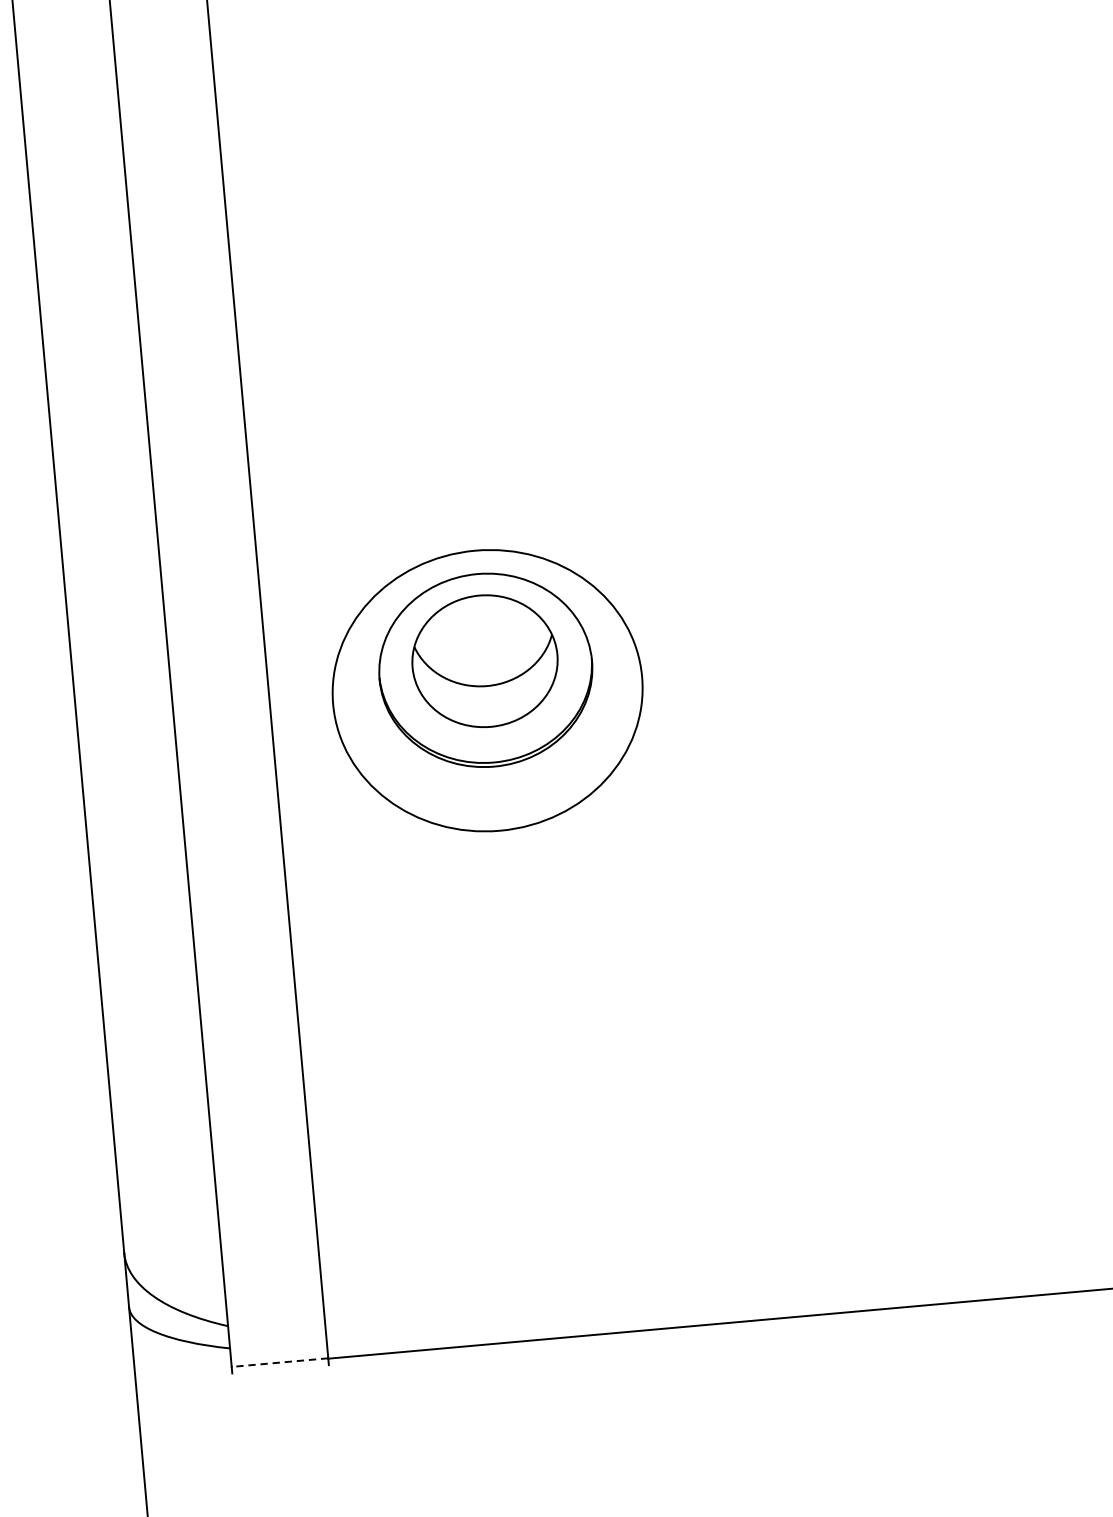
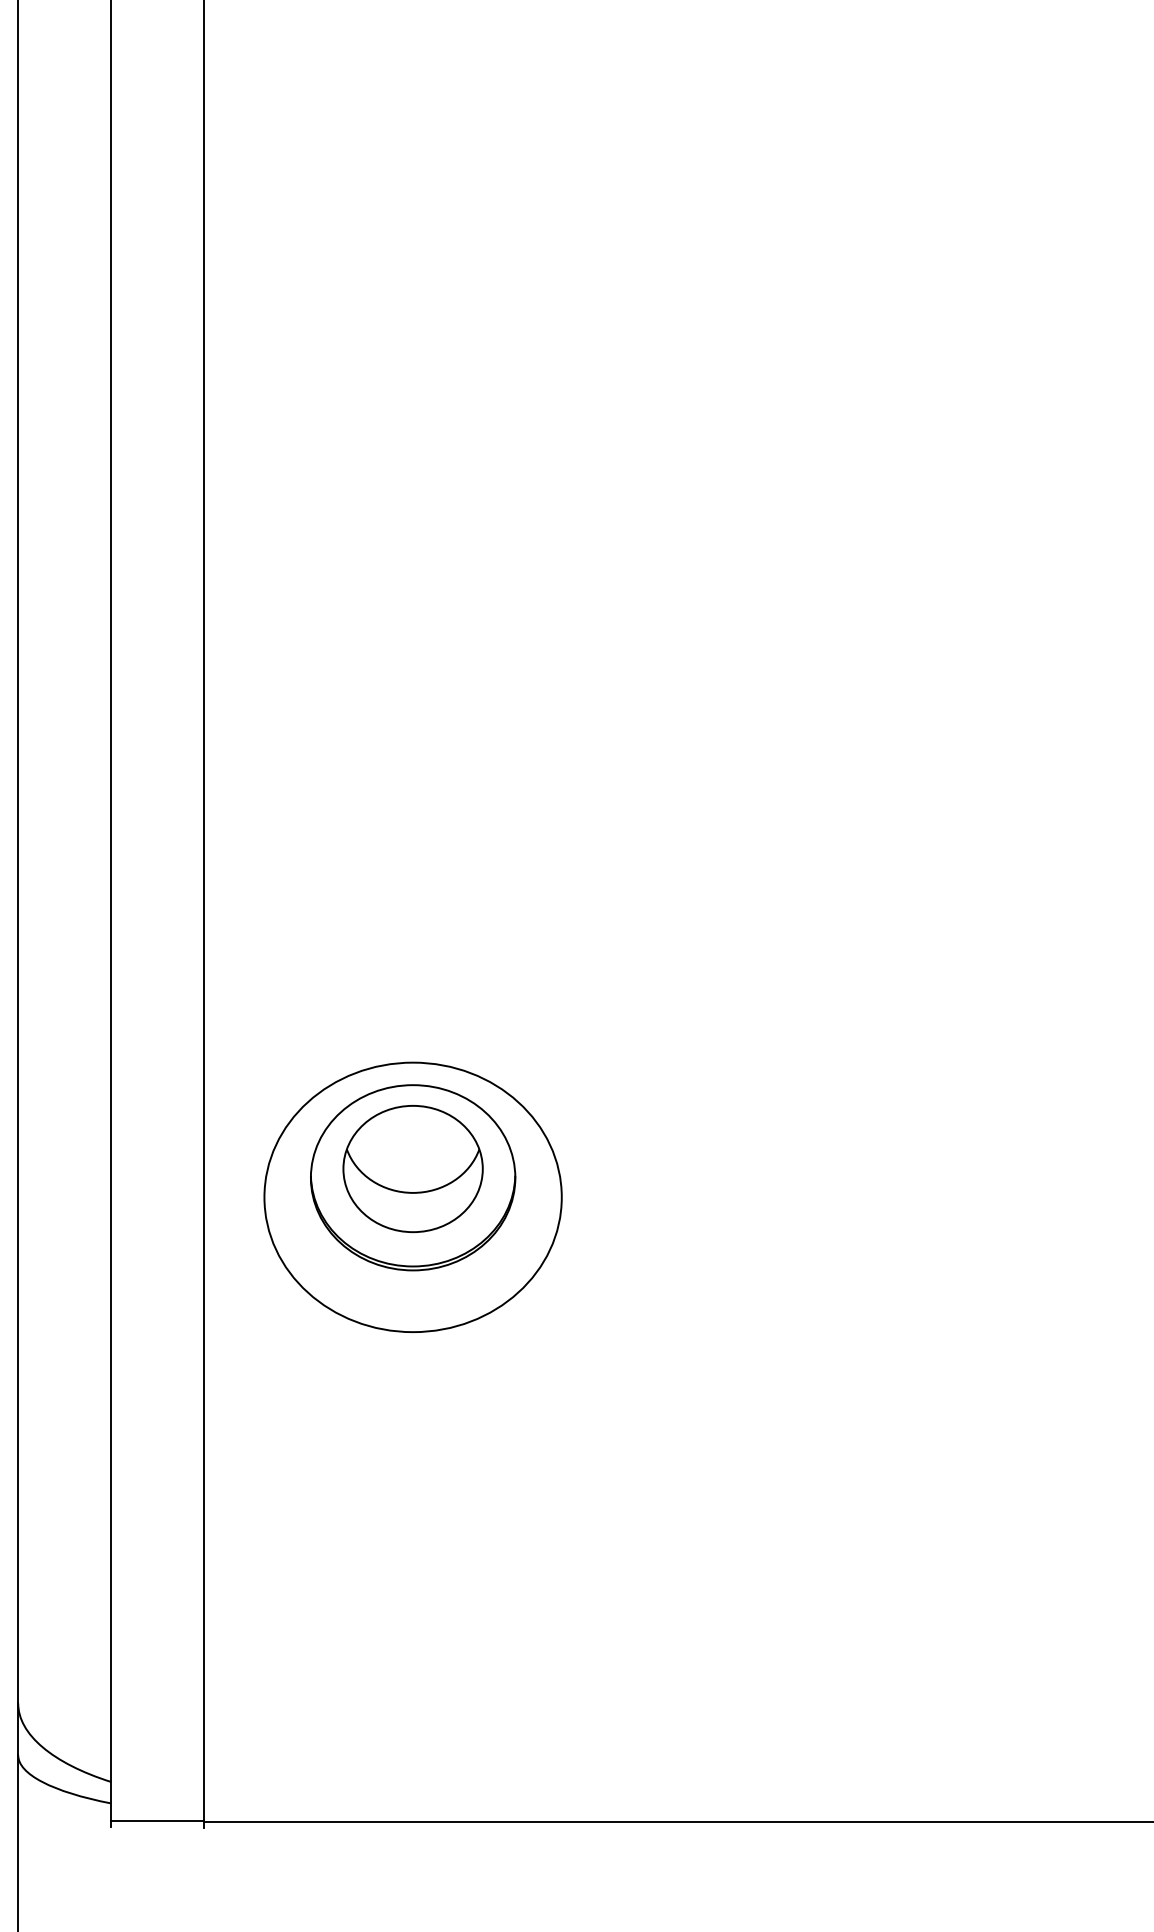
line: (279, 1362) -> (157, 1821), dashed -> solid

